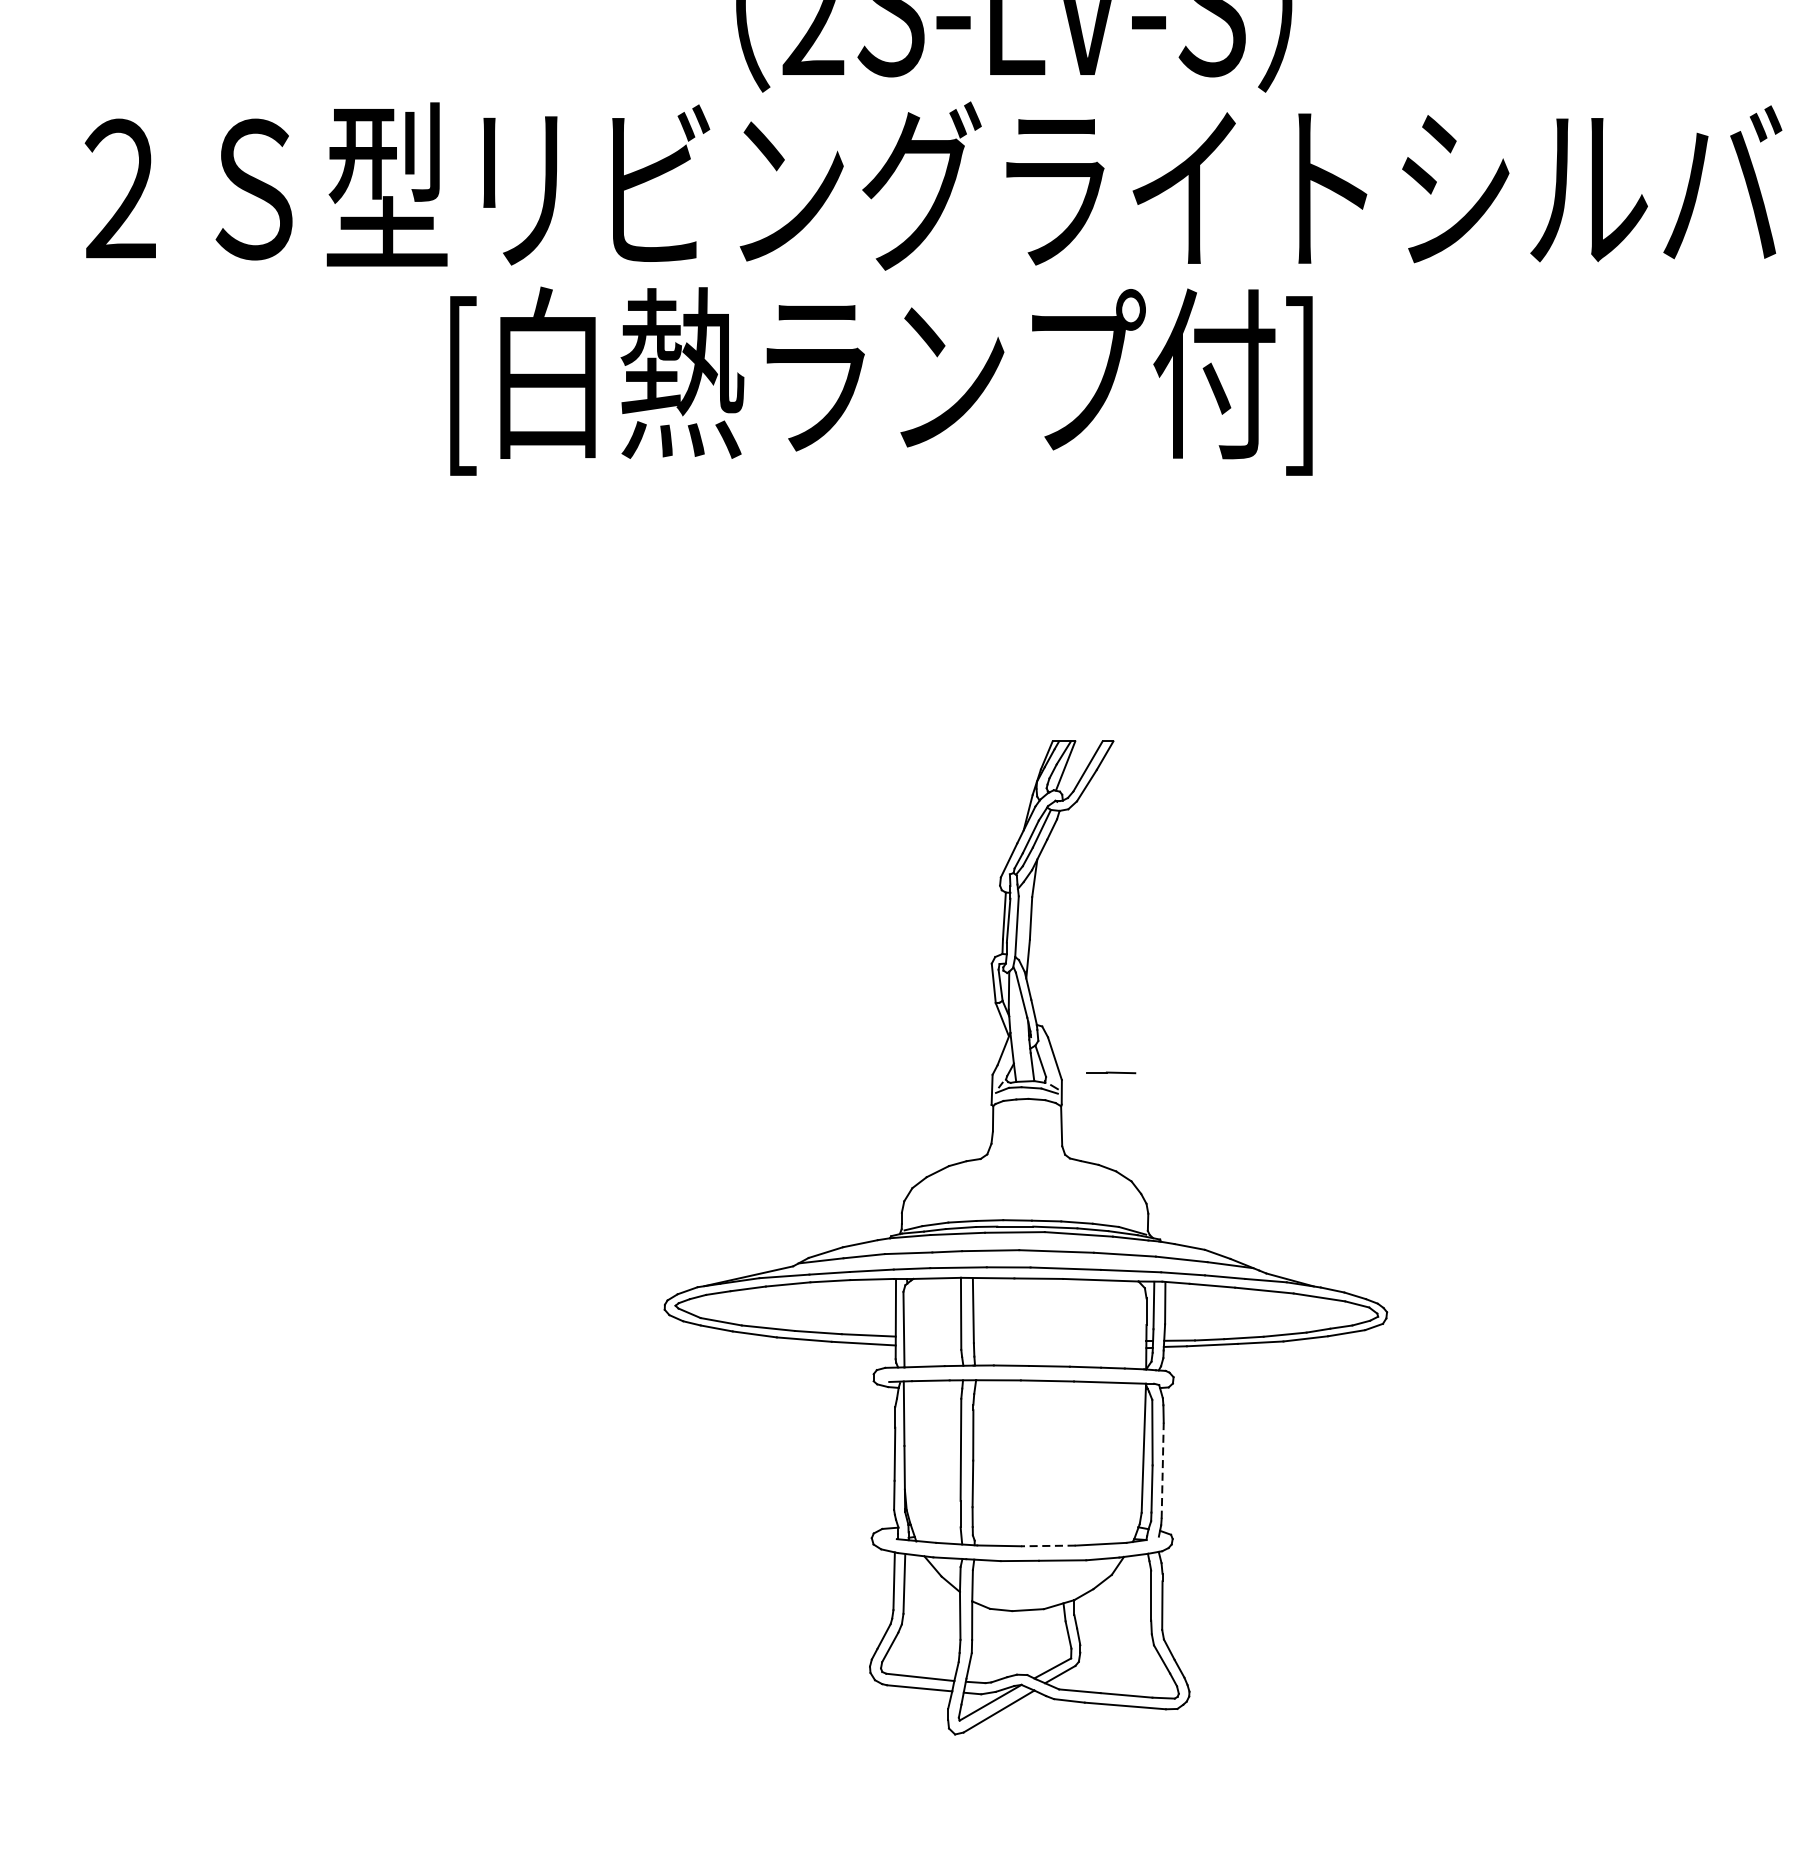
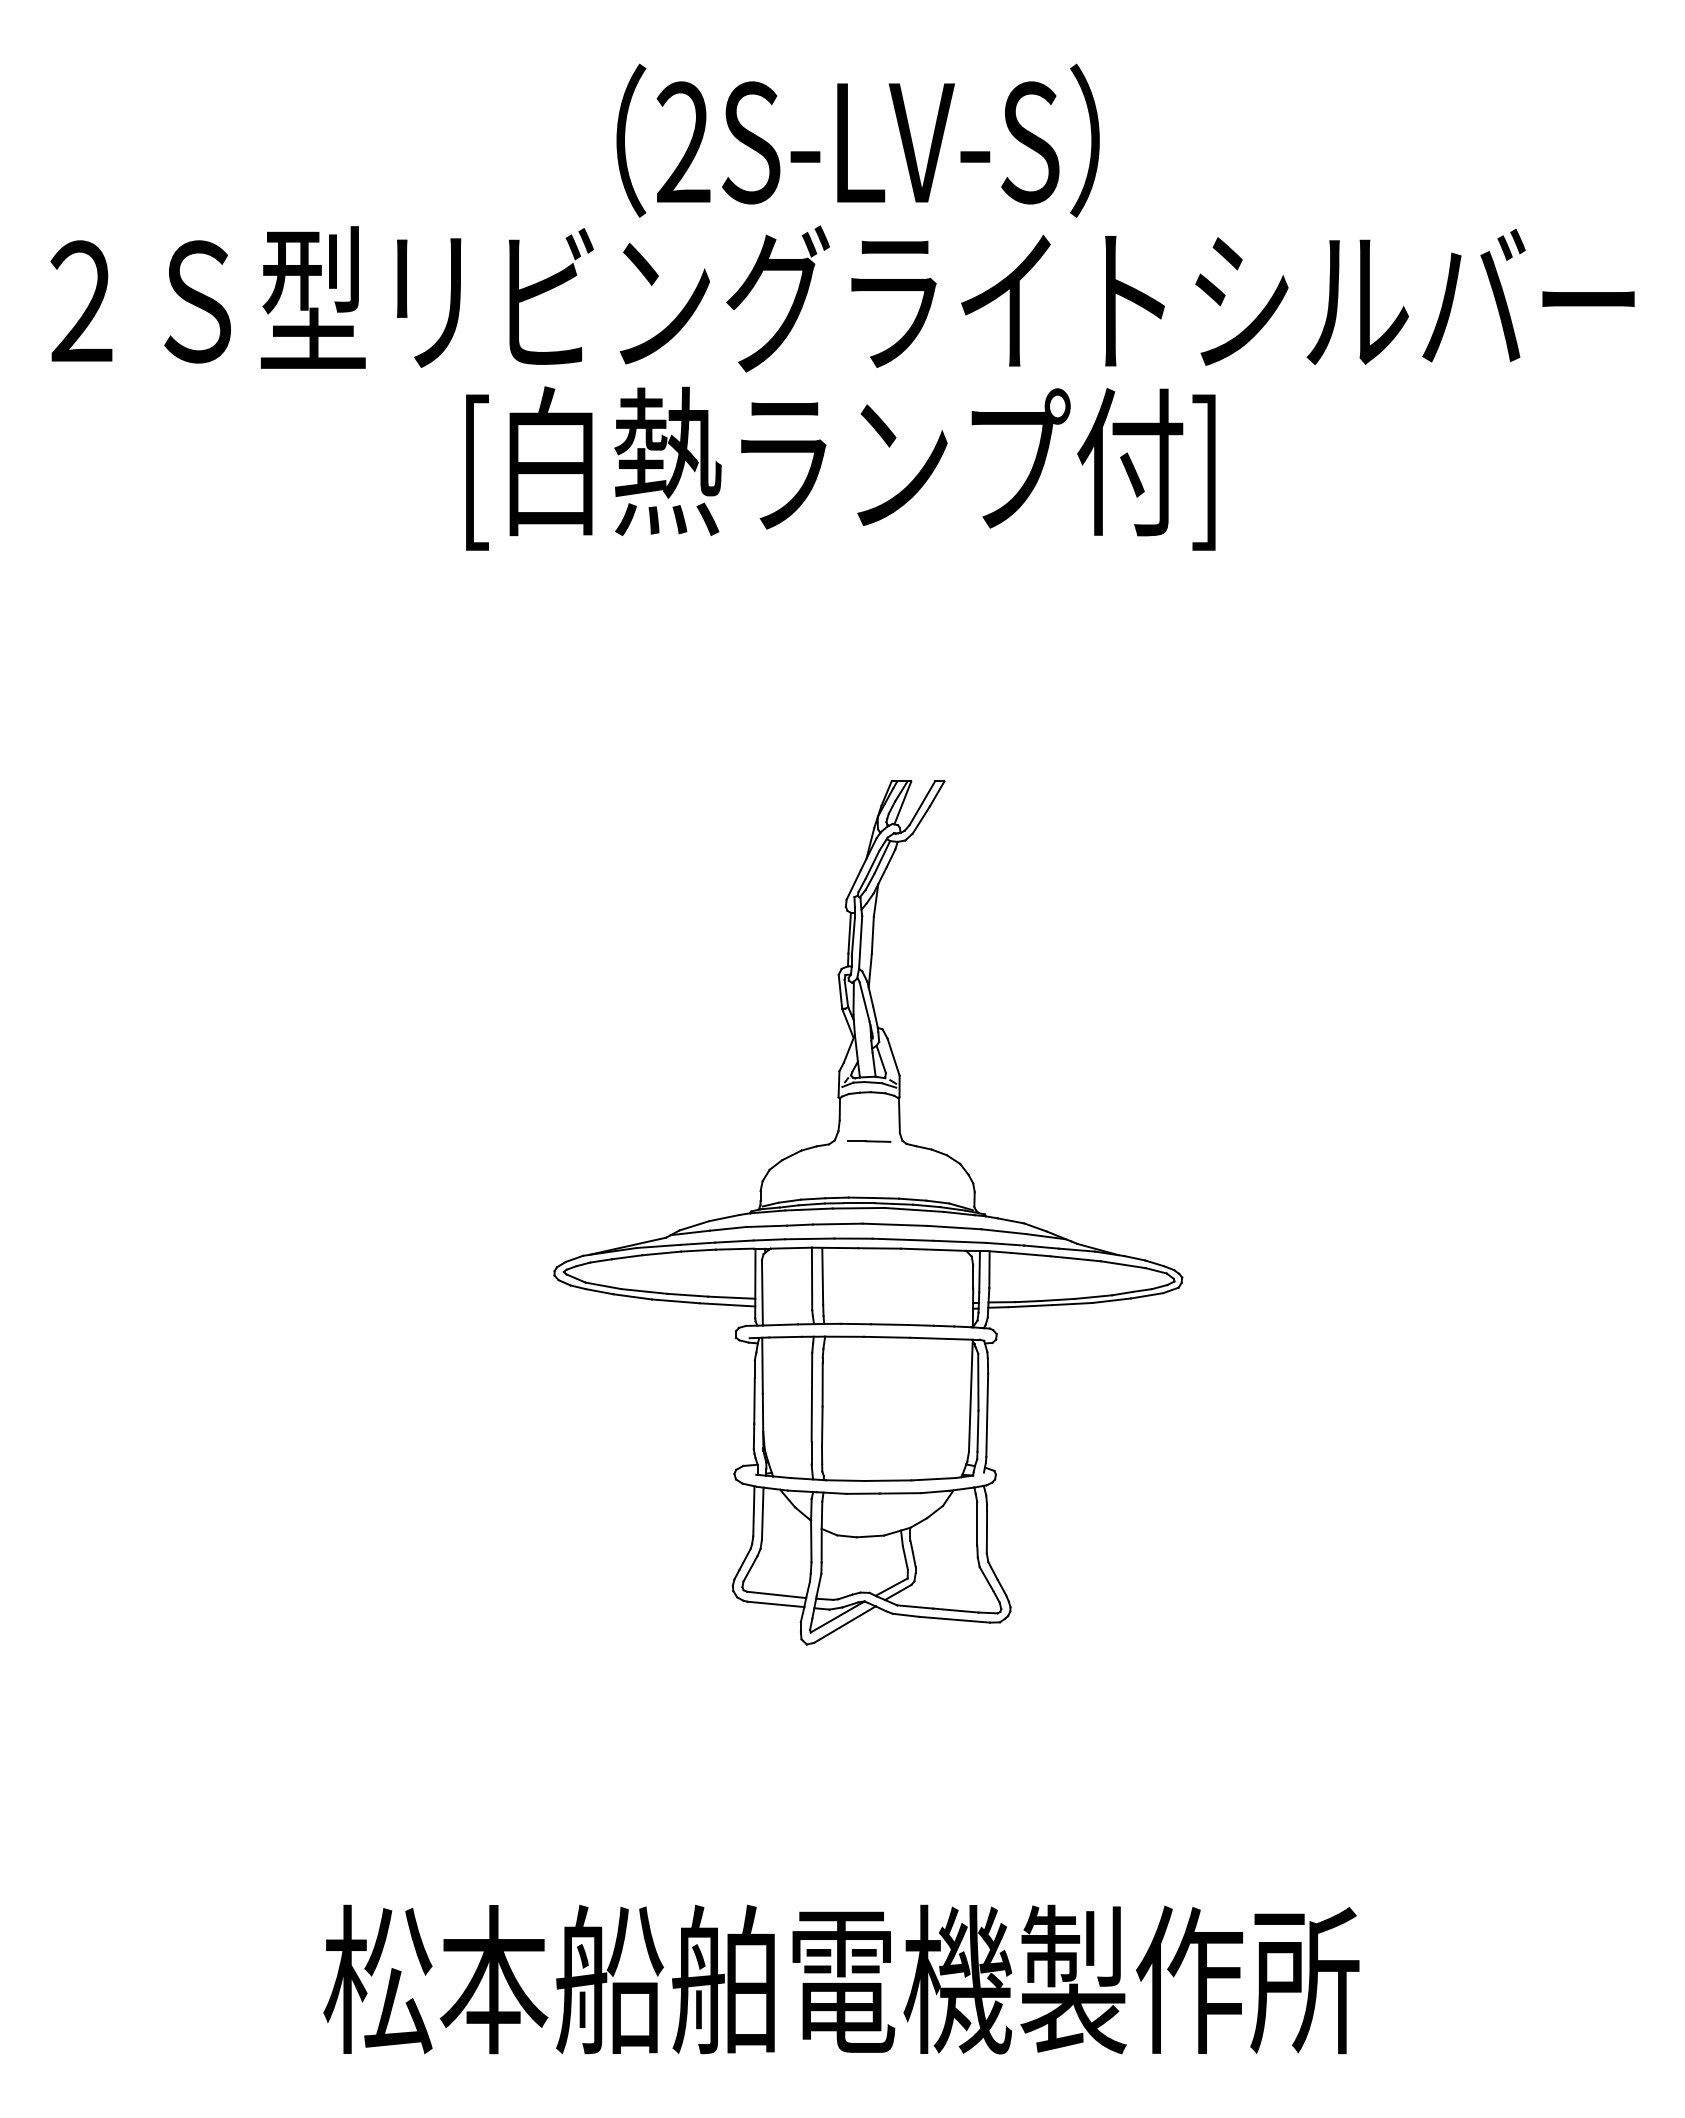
text: (881, 381) -> (840, 468), moved
line: (1111, 1072) -> (869, 1141), moved
line: (1162, 1470) -> (987, 1415), dashed -> solid
line: (1047, 1545) -> (887, 1480), dashed -> solid

